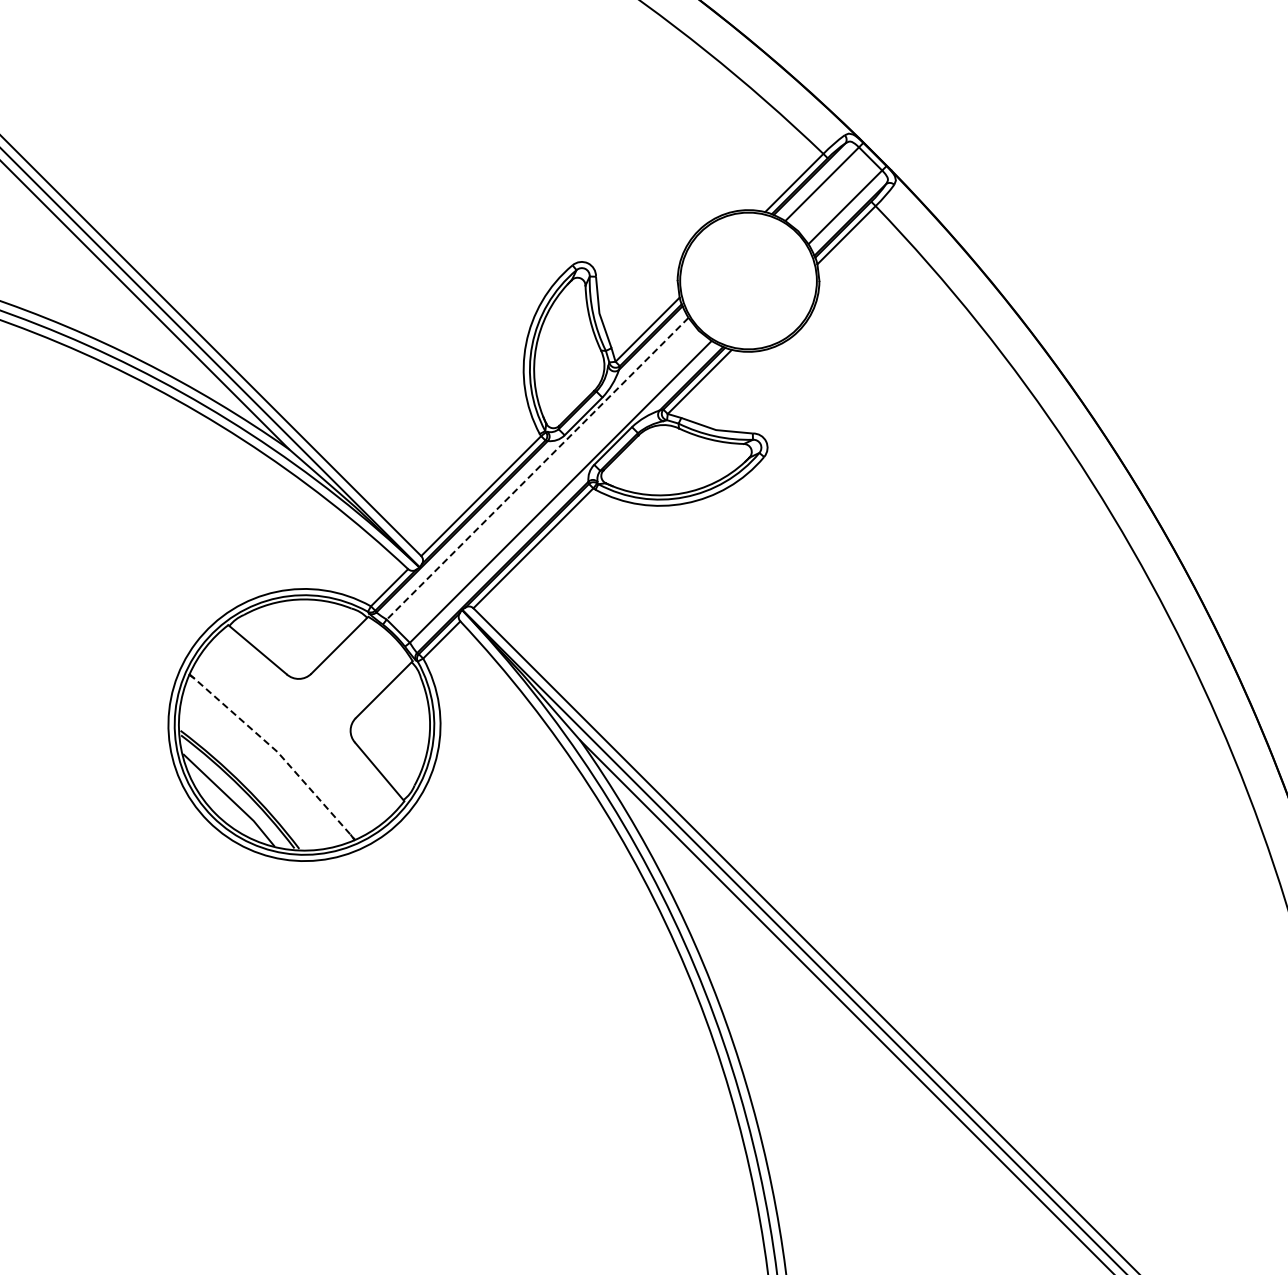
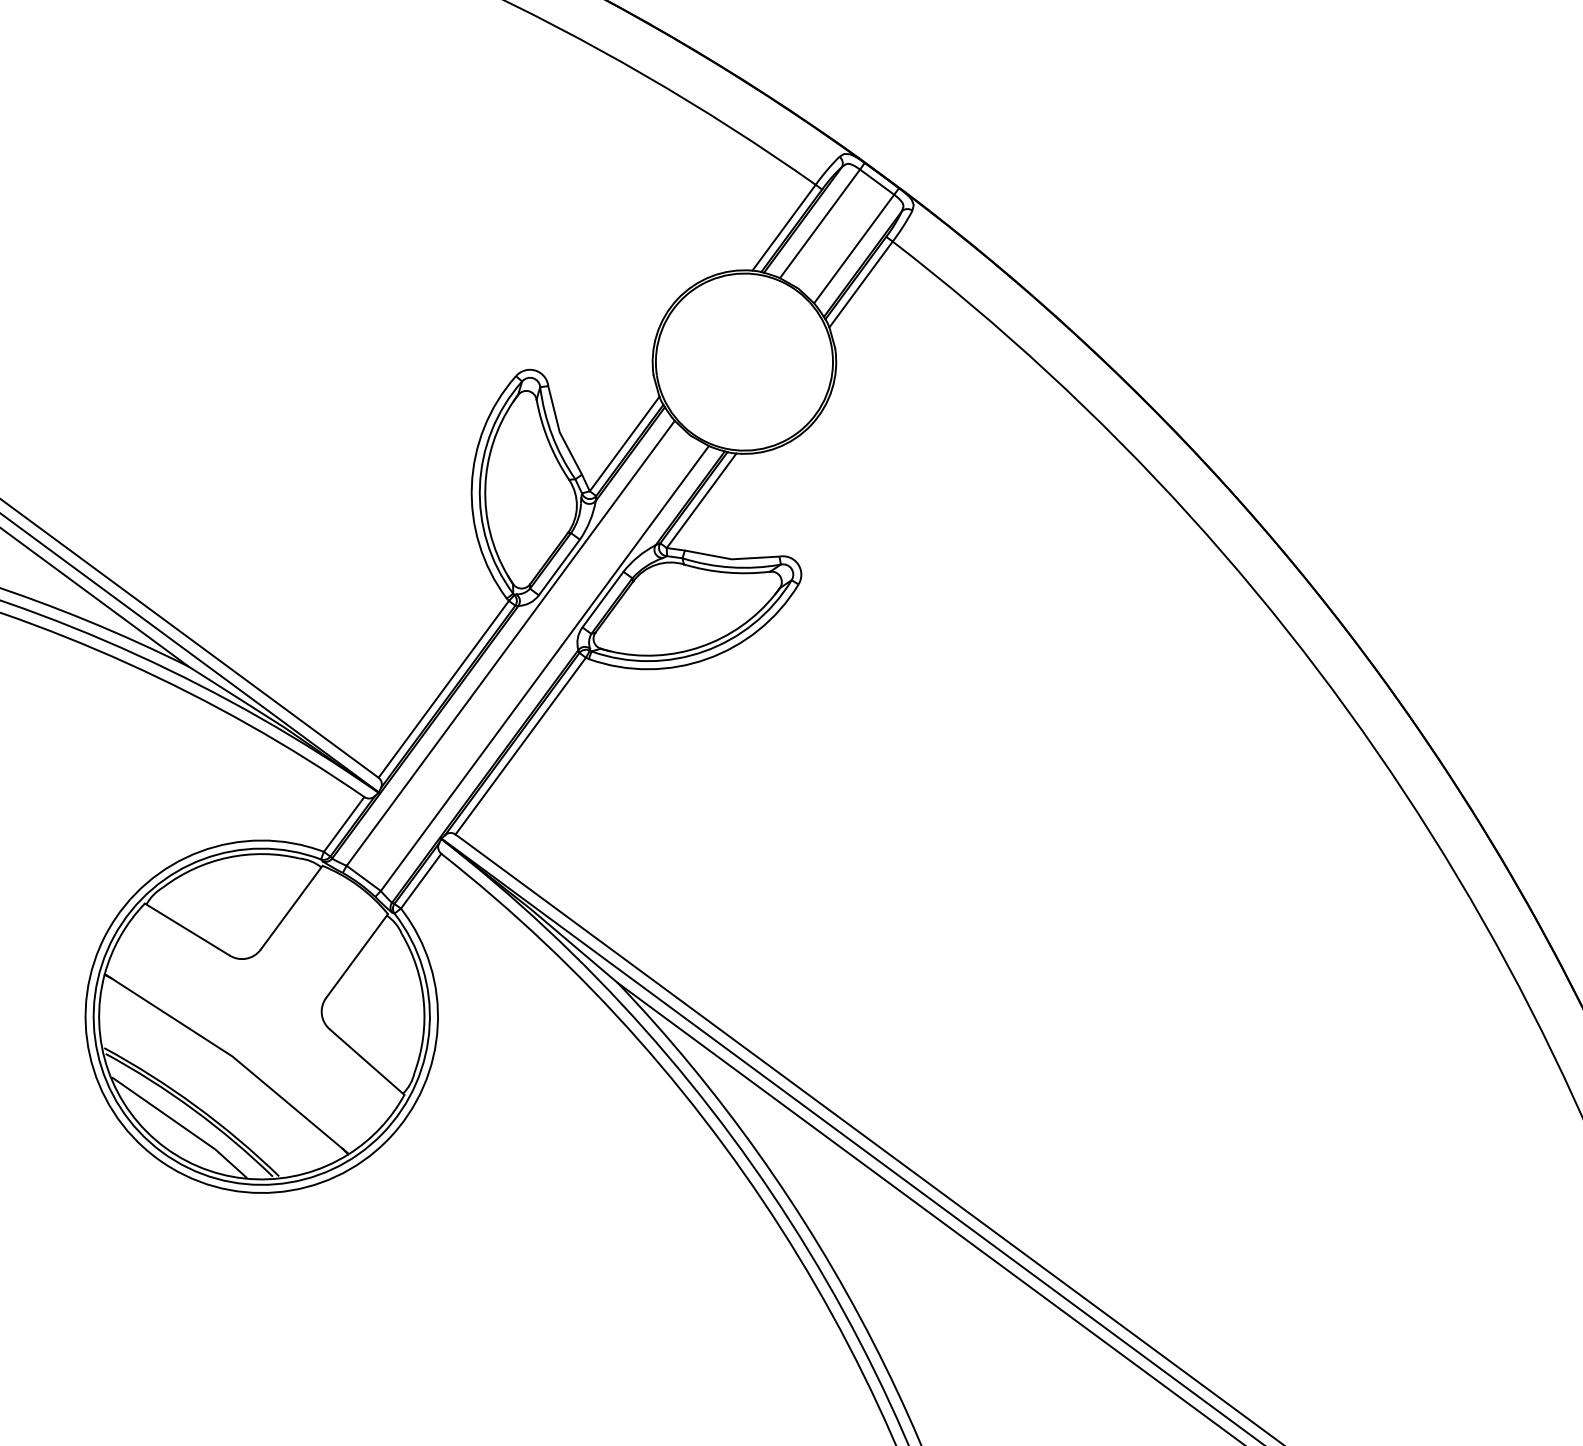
line: (537, 469) -> (510, 644), dashed -> solid
line: (277, 752) -> (232, 1057), dashed -> solid

